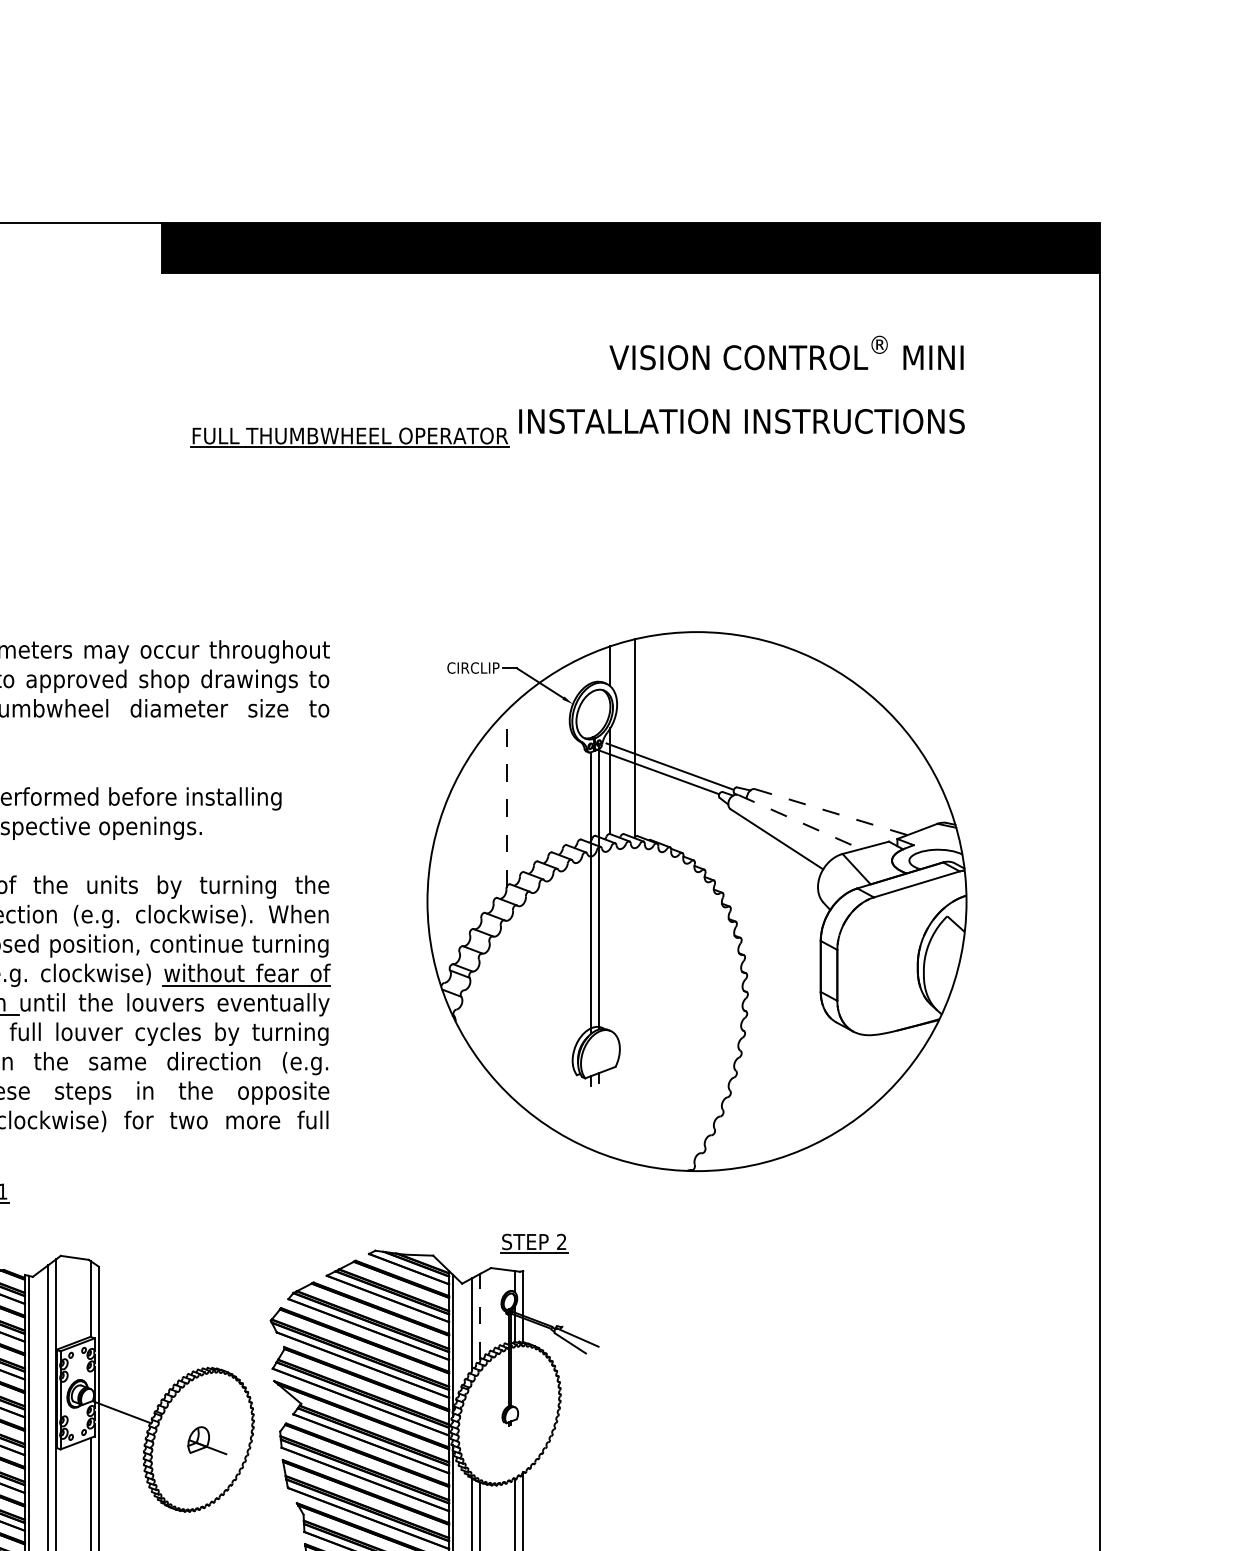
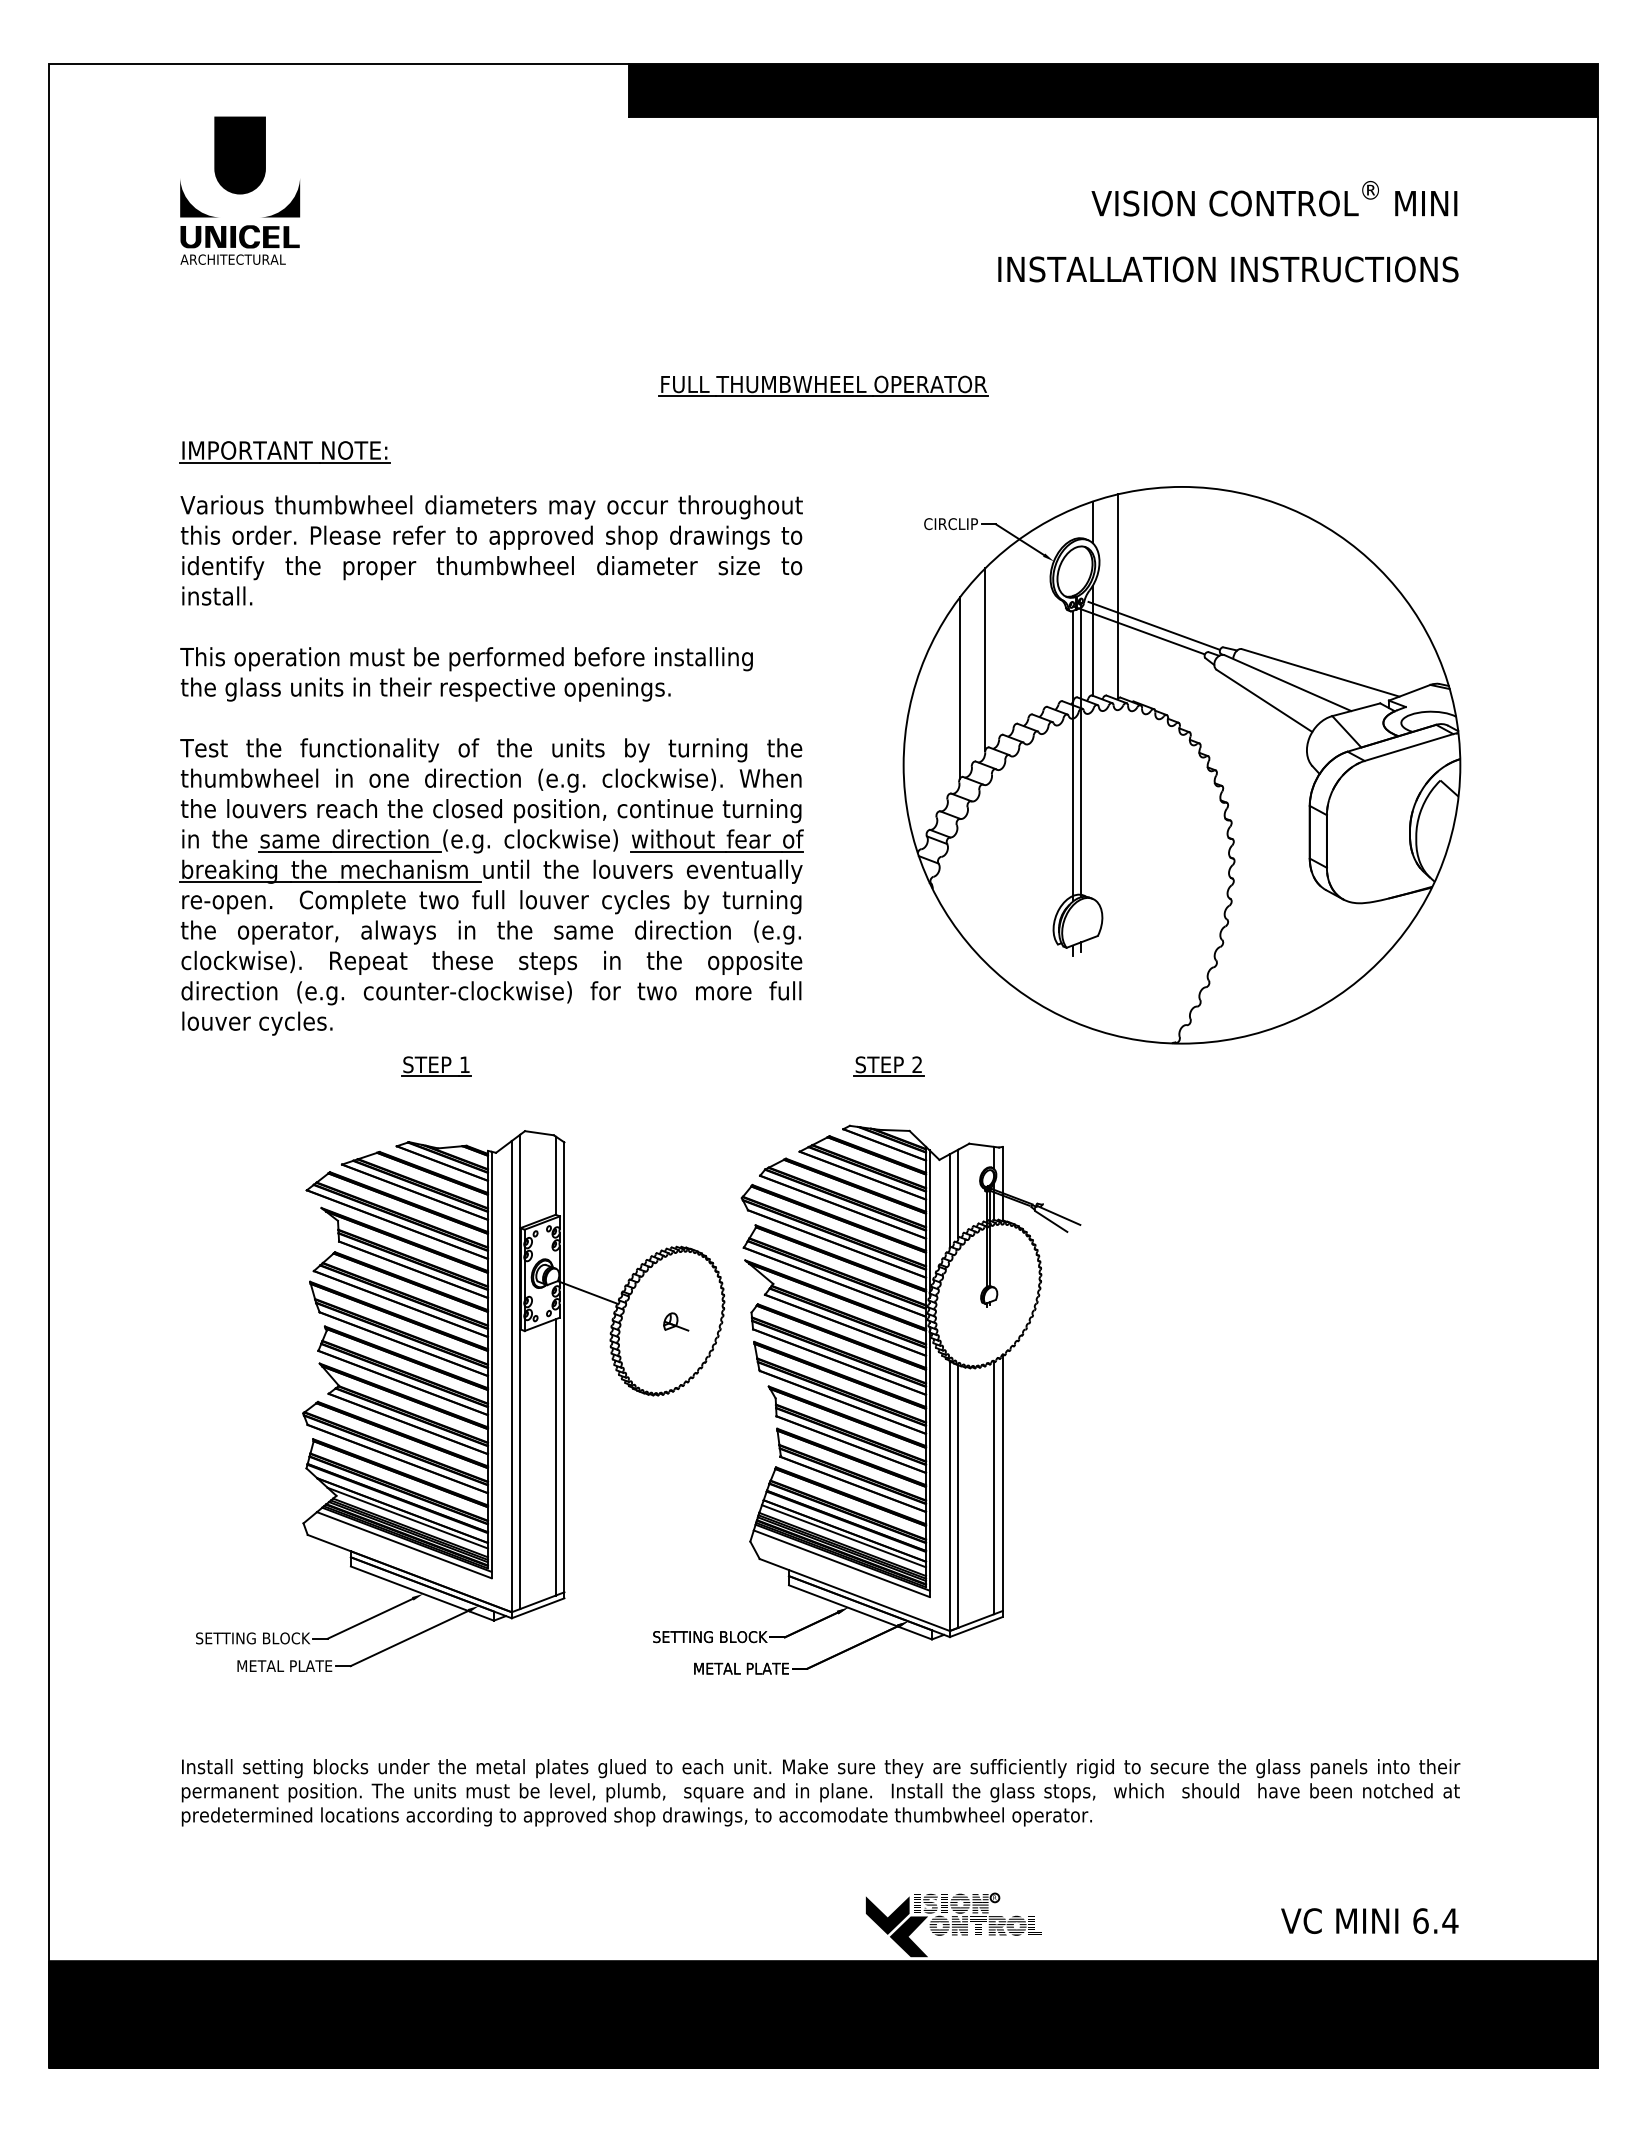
part: (349, 437) -> (823, 385), moved
line: (506, 799) -> (985, 659), dashed -> solid
line: (832, 812) -> (1321, 673), dashed -> solid
line: (800, 822) -> (1288, 683), dashed -> solid
line: (481, 826) -> (959, 687), added
part: (533, 1243) -> (888, 1066), moved
line: (480, 1316) -> (958, 1193), dashed -> solid
part: (207, 1440) -> (676, 1321), size x0.62

